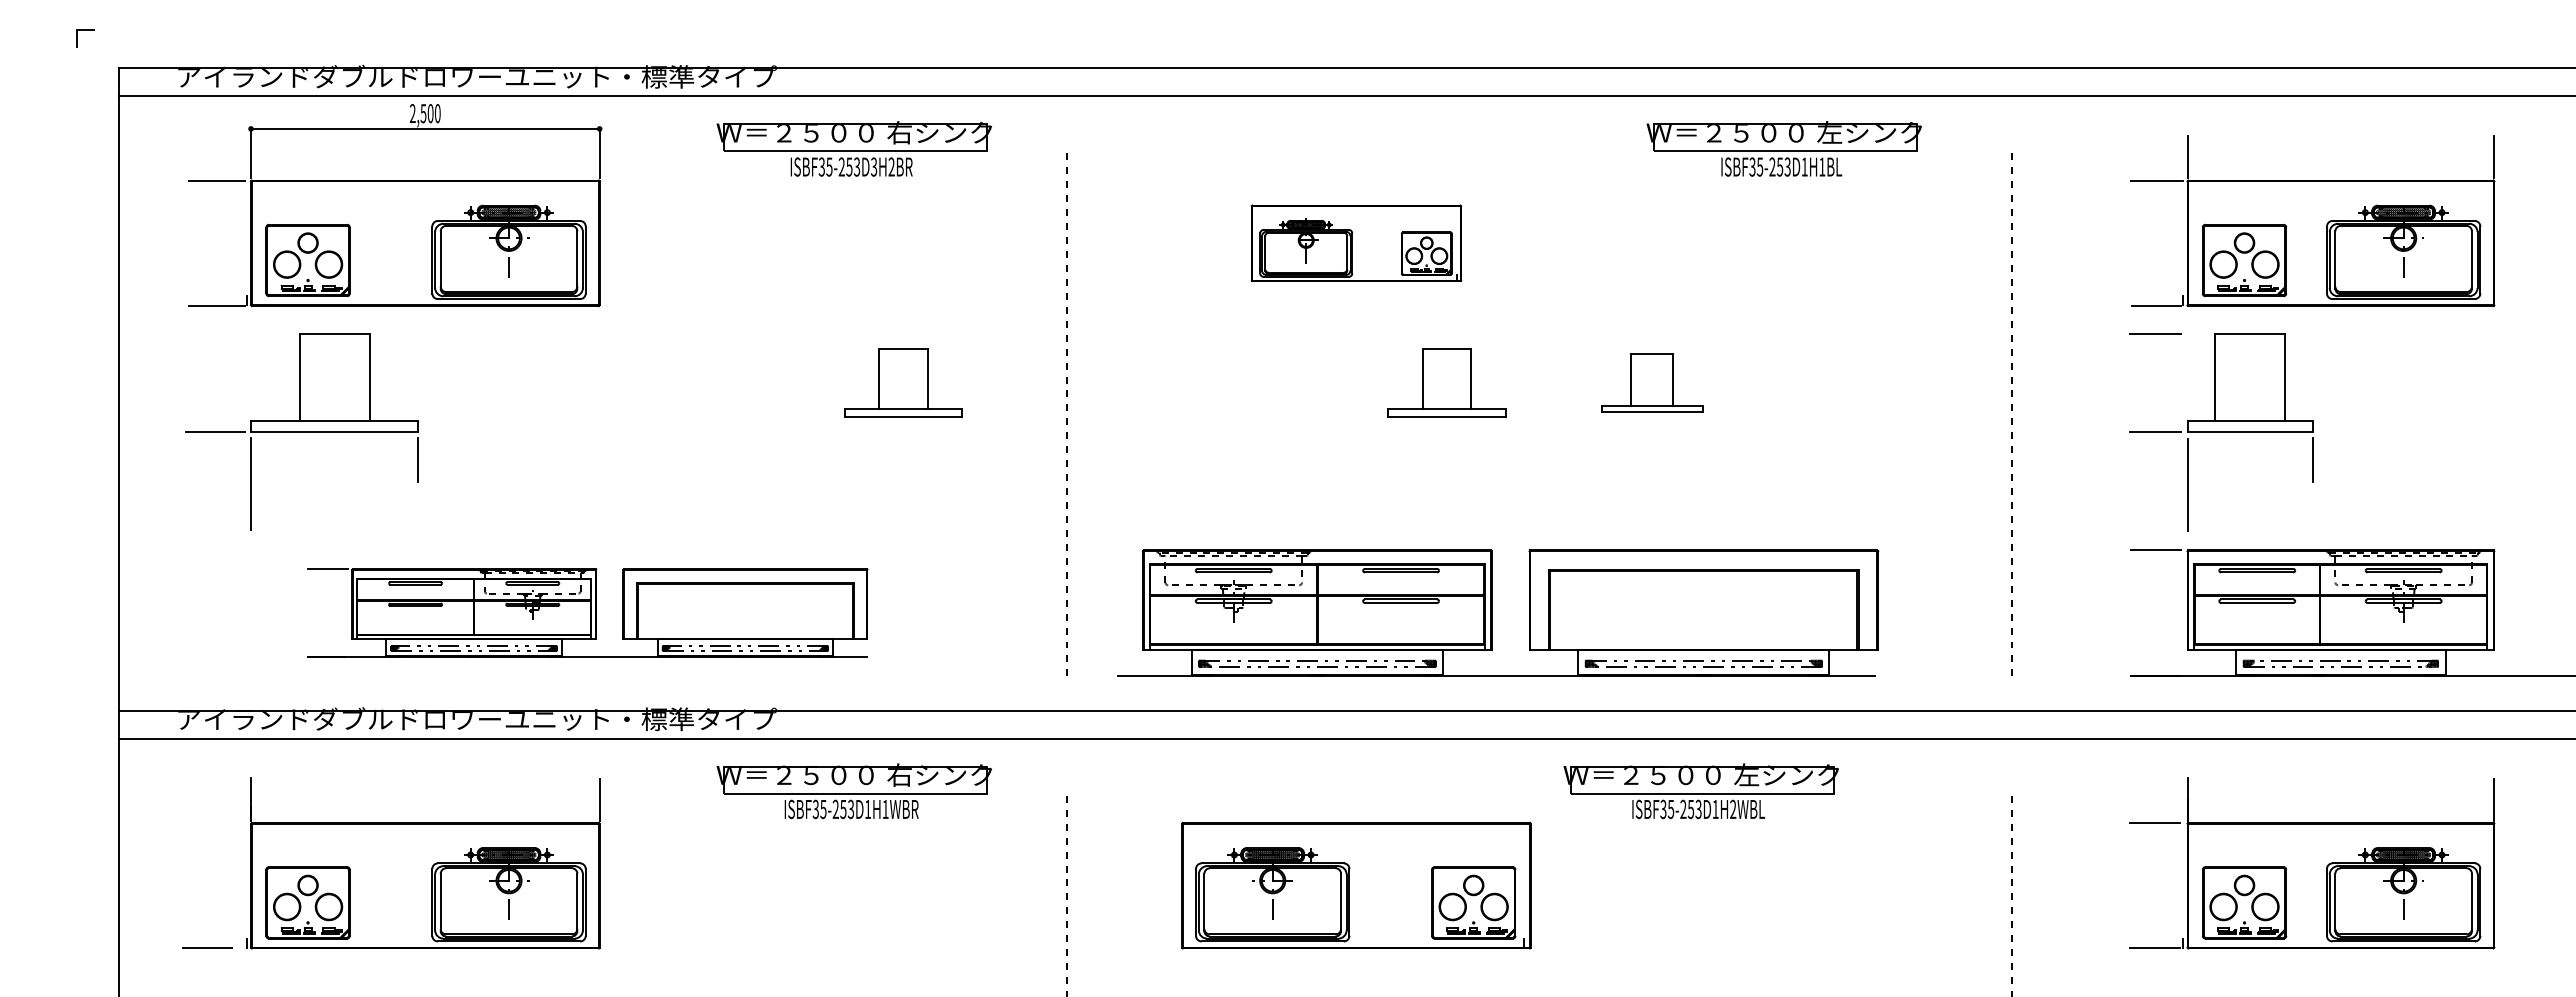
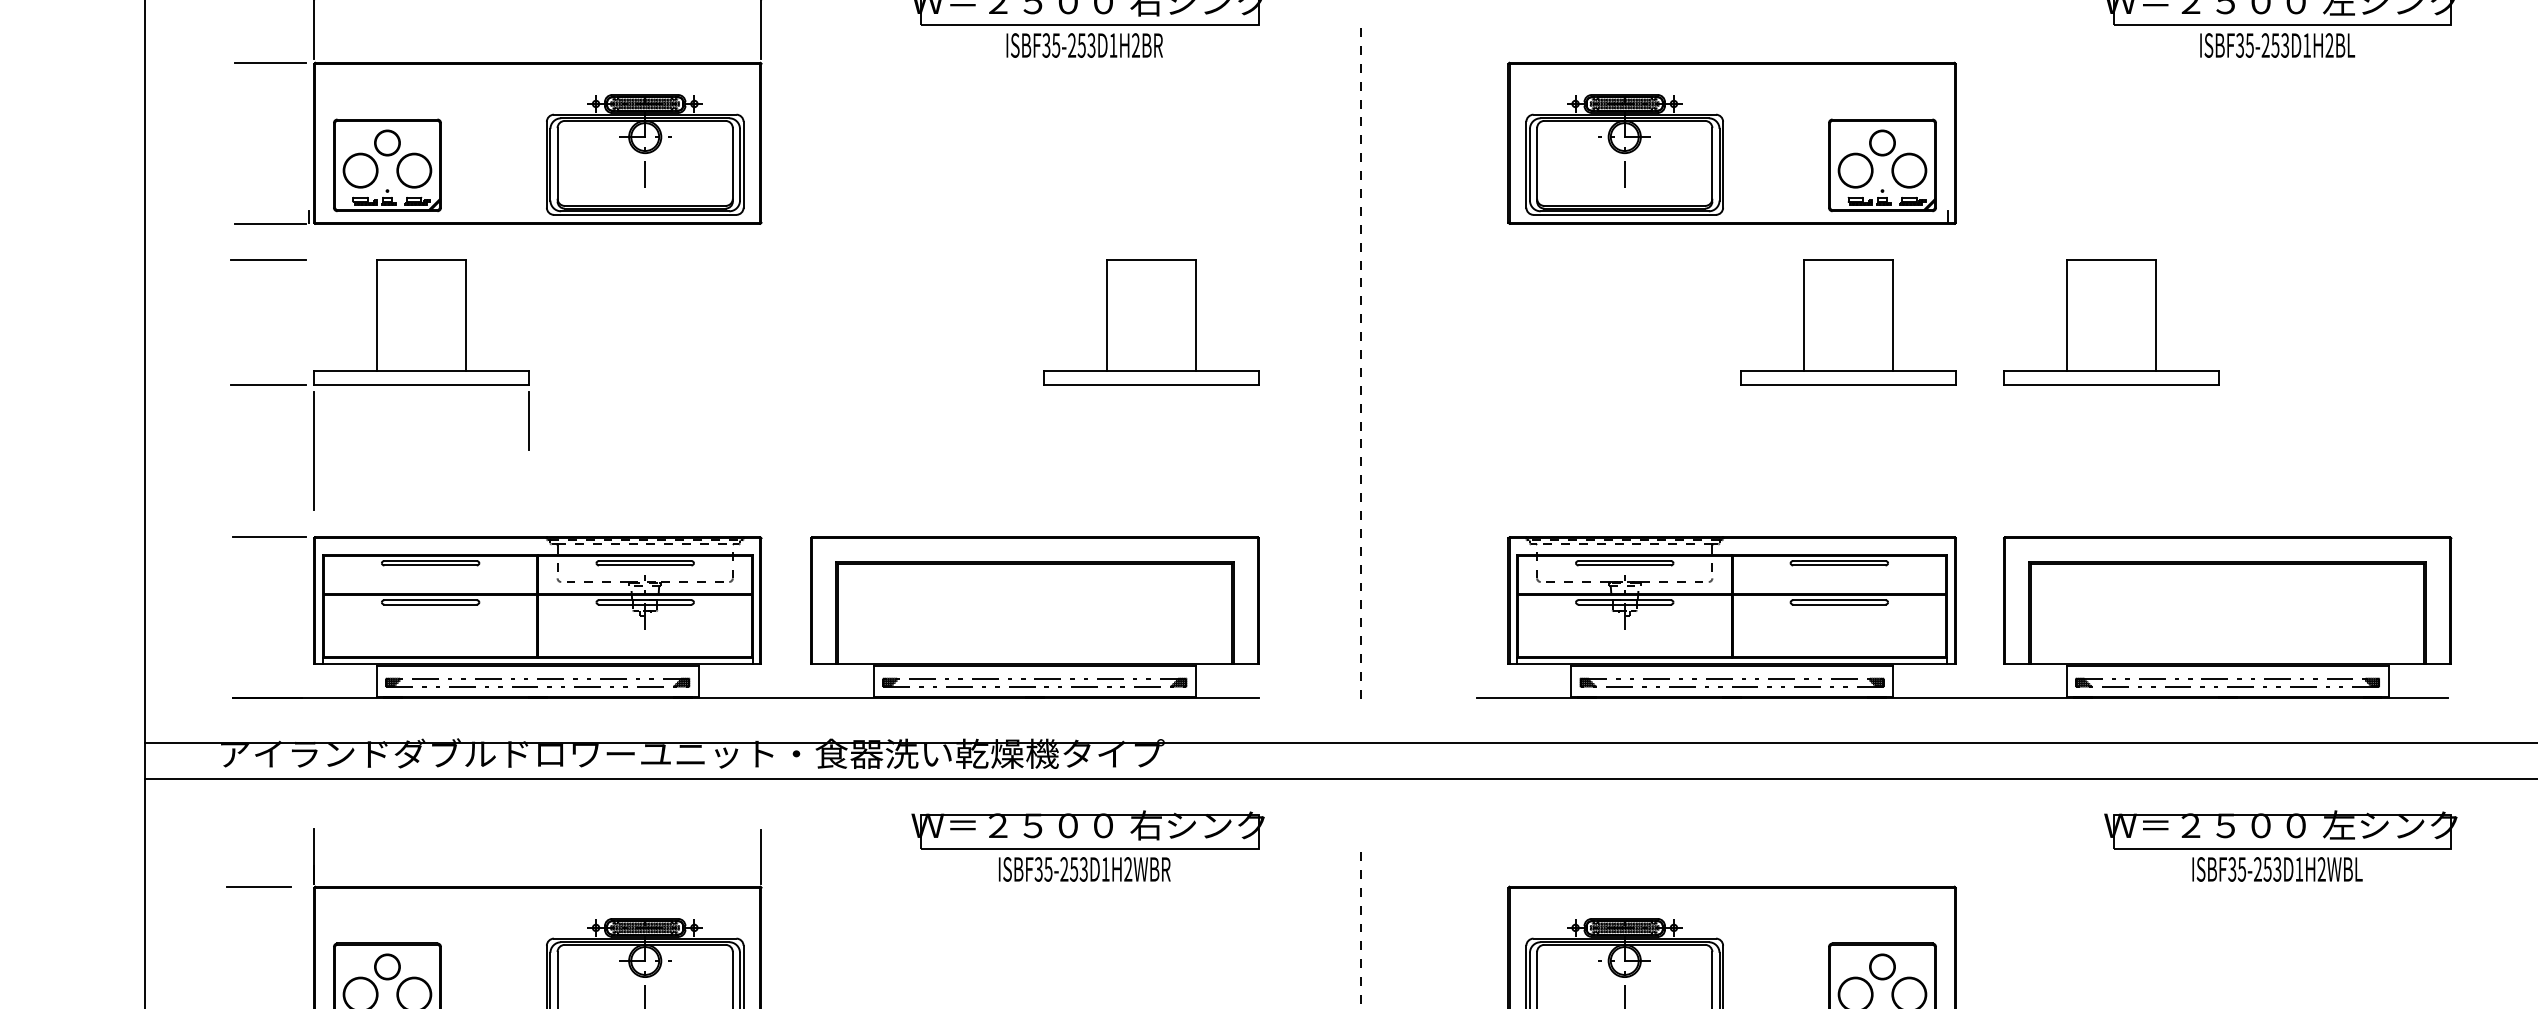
text: (873, 166) -> (1112, 44), ISBF35-253D3H2BR -> ISBF35-253D1H2BR
text: (1822, 166) -> (2329, 44), ISBF35-253D1H1BL -> ISBF35-253D1H2BL
part: (1356, 243) -> (1732, 143), size x1.67
line: (215, 333) -> (268, 259), added
part: (903, 382) -> (1151, 321), size x1.43
part: (1446, 382) -> (1847, 321), size x1.43
part: (1652, 382) -> (2111, 321), size x1.67
part: (587, 612) -> (745, 616), size x1.43
part: (1498, 612) -> (1964, 616), moved
text: (777, 719) -> (989, 754), アイランドダブルドロワーユニット・標準タイプ -> アイランドダブルドロワーユニット・食器洗い乾燥機タイプ
part: (1700, 791) -> (2279, 846), moved
text: (885, 808) -> (1128, 868), ISBF35-253D1H1WBR -> ISBF35-253D1H2WBR
line: (207, 822) -> (258, 886), added

